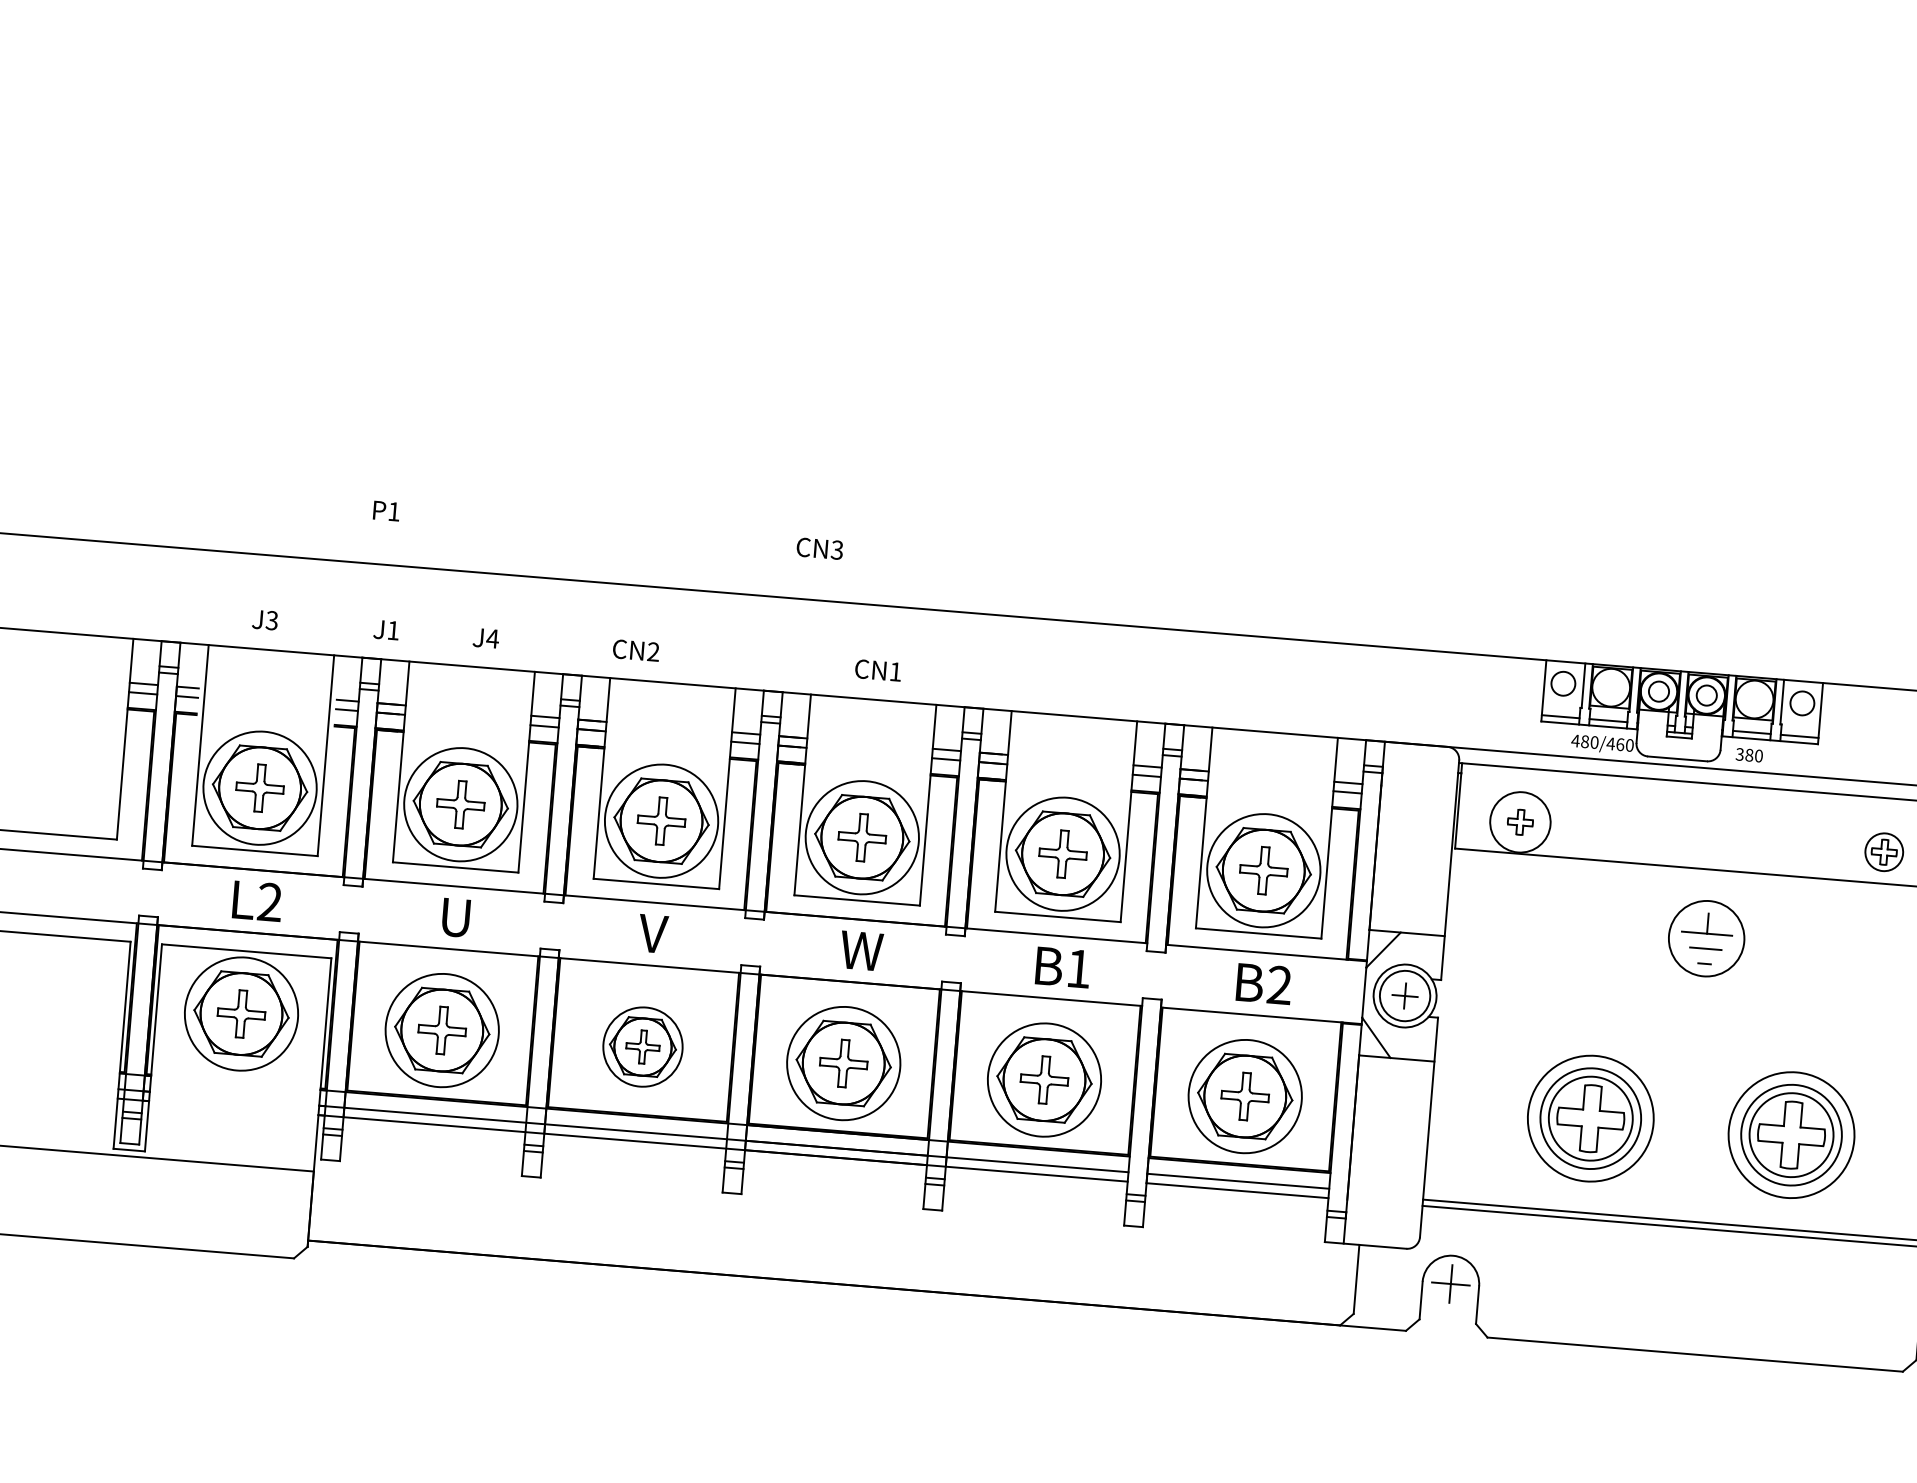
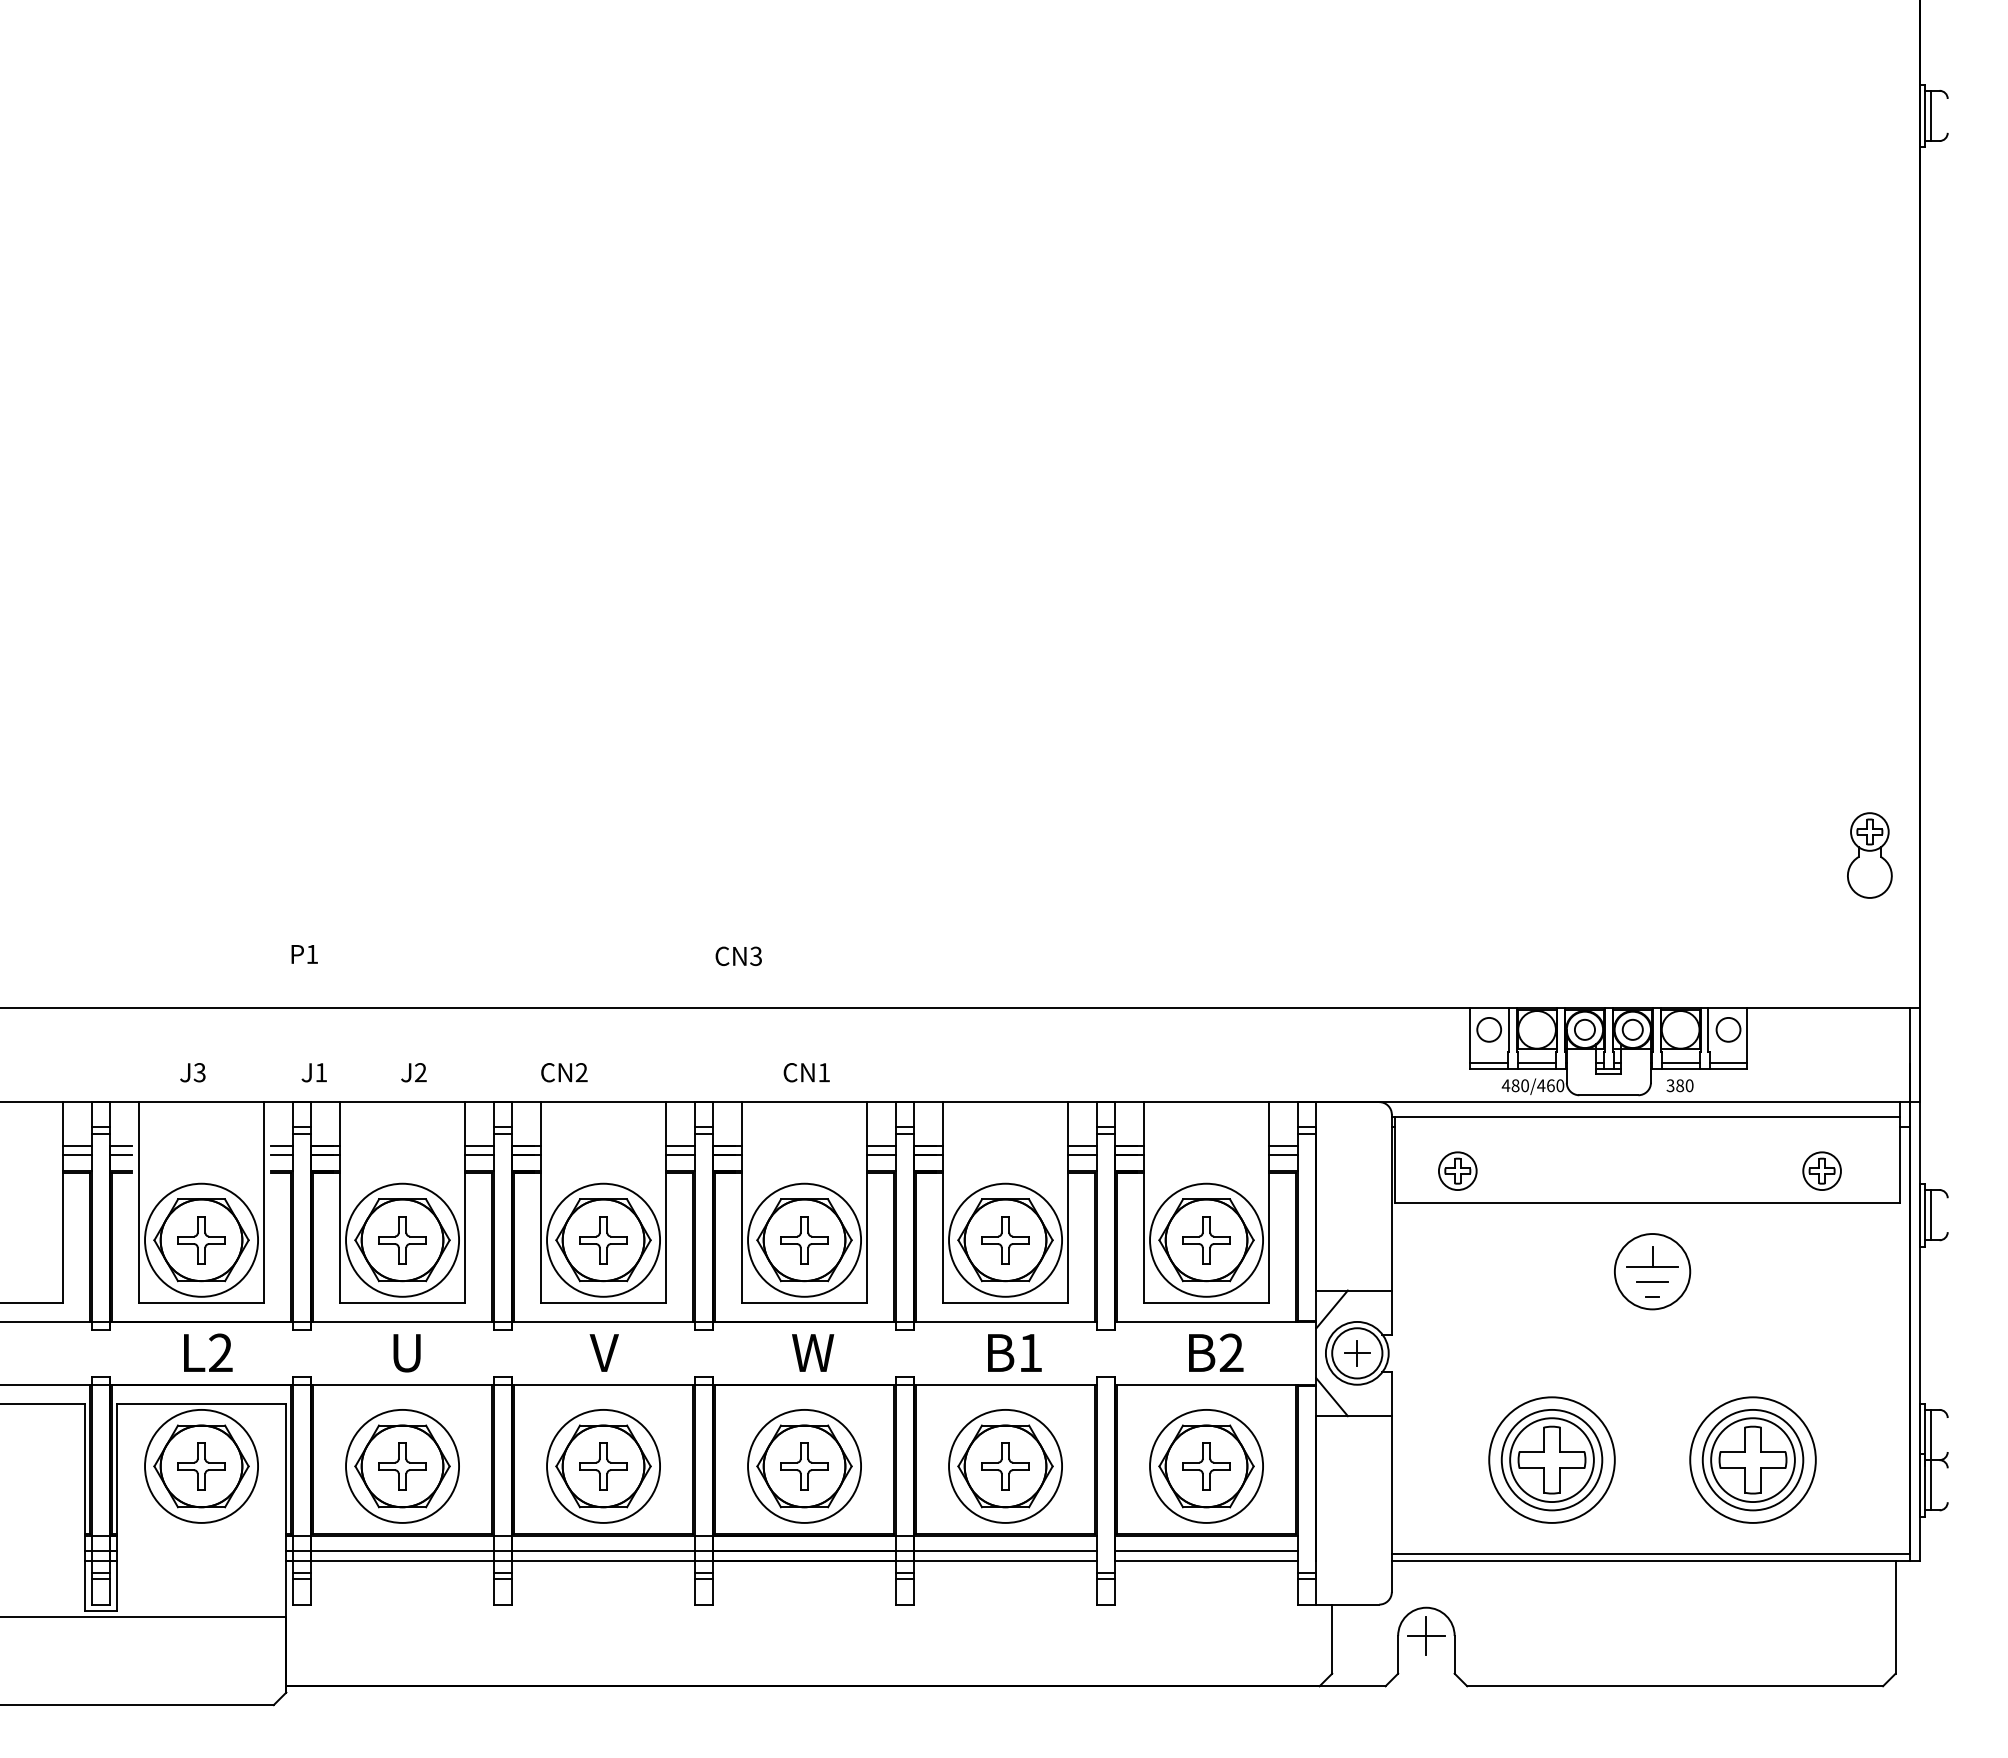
text: (492, 638) -> (420, 1072), J4 -> J2
circle: (1520, 822) -> (1457, 1171), size x0.62
part: (642, 1047) -> (603, 1466), size x1.43

